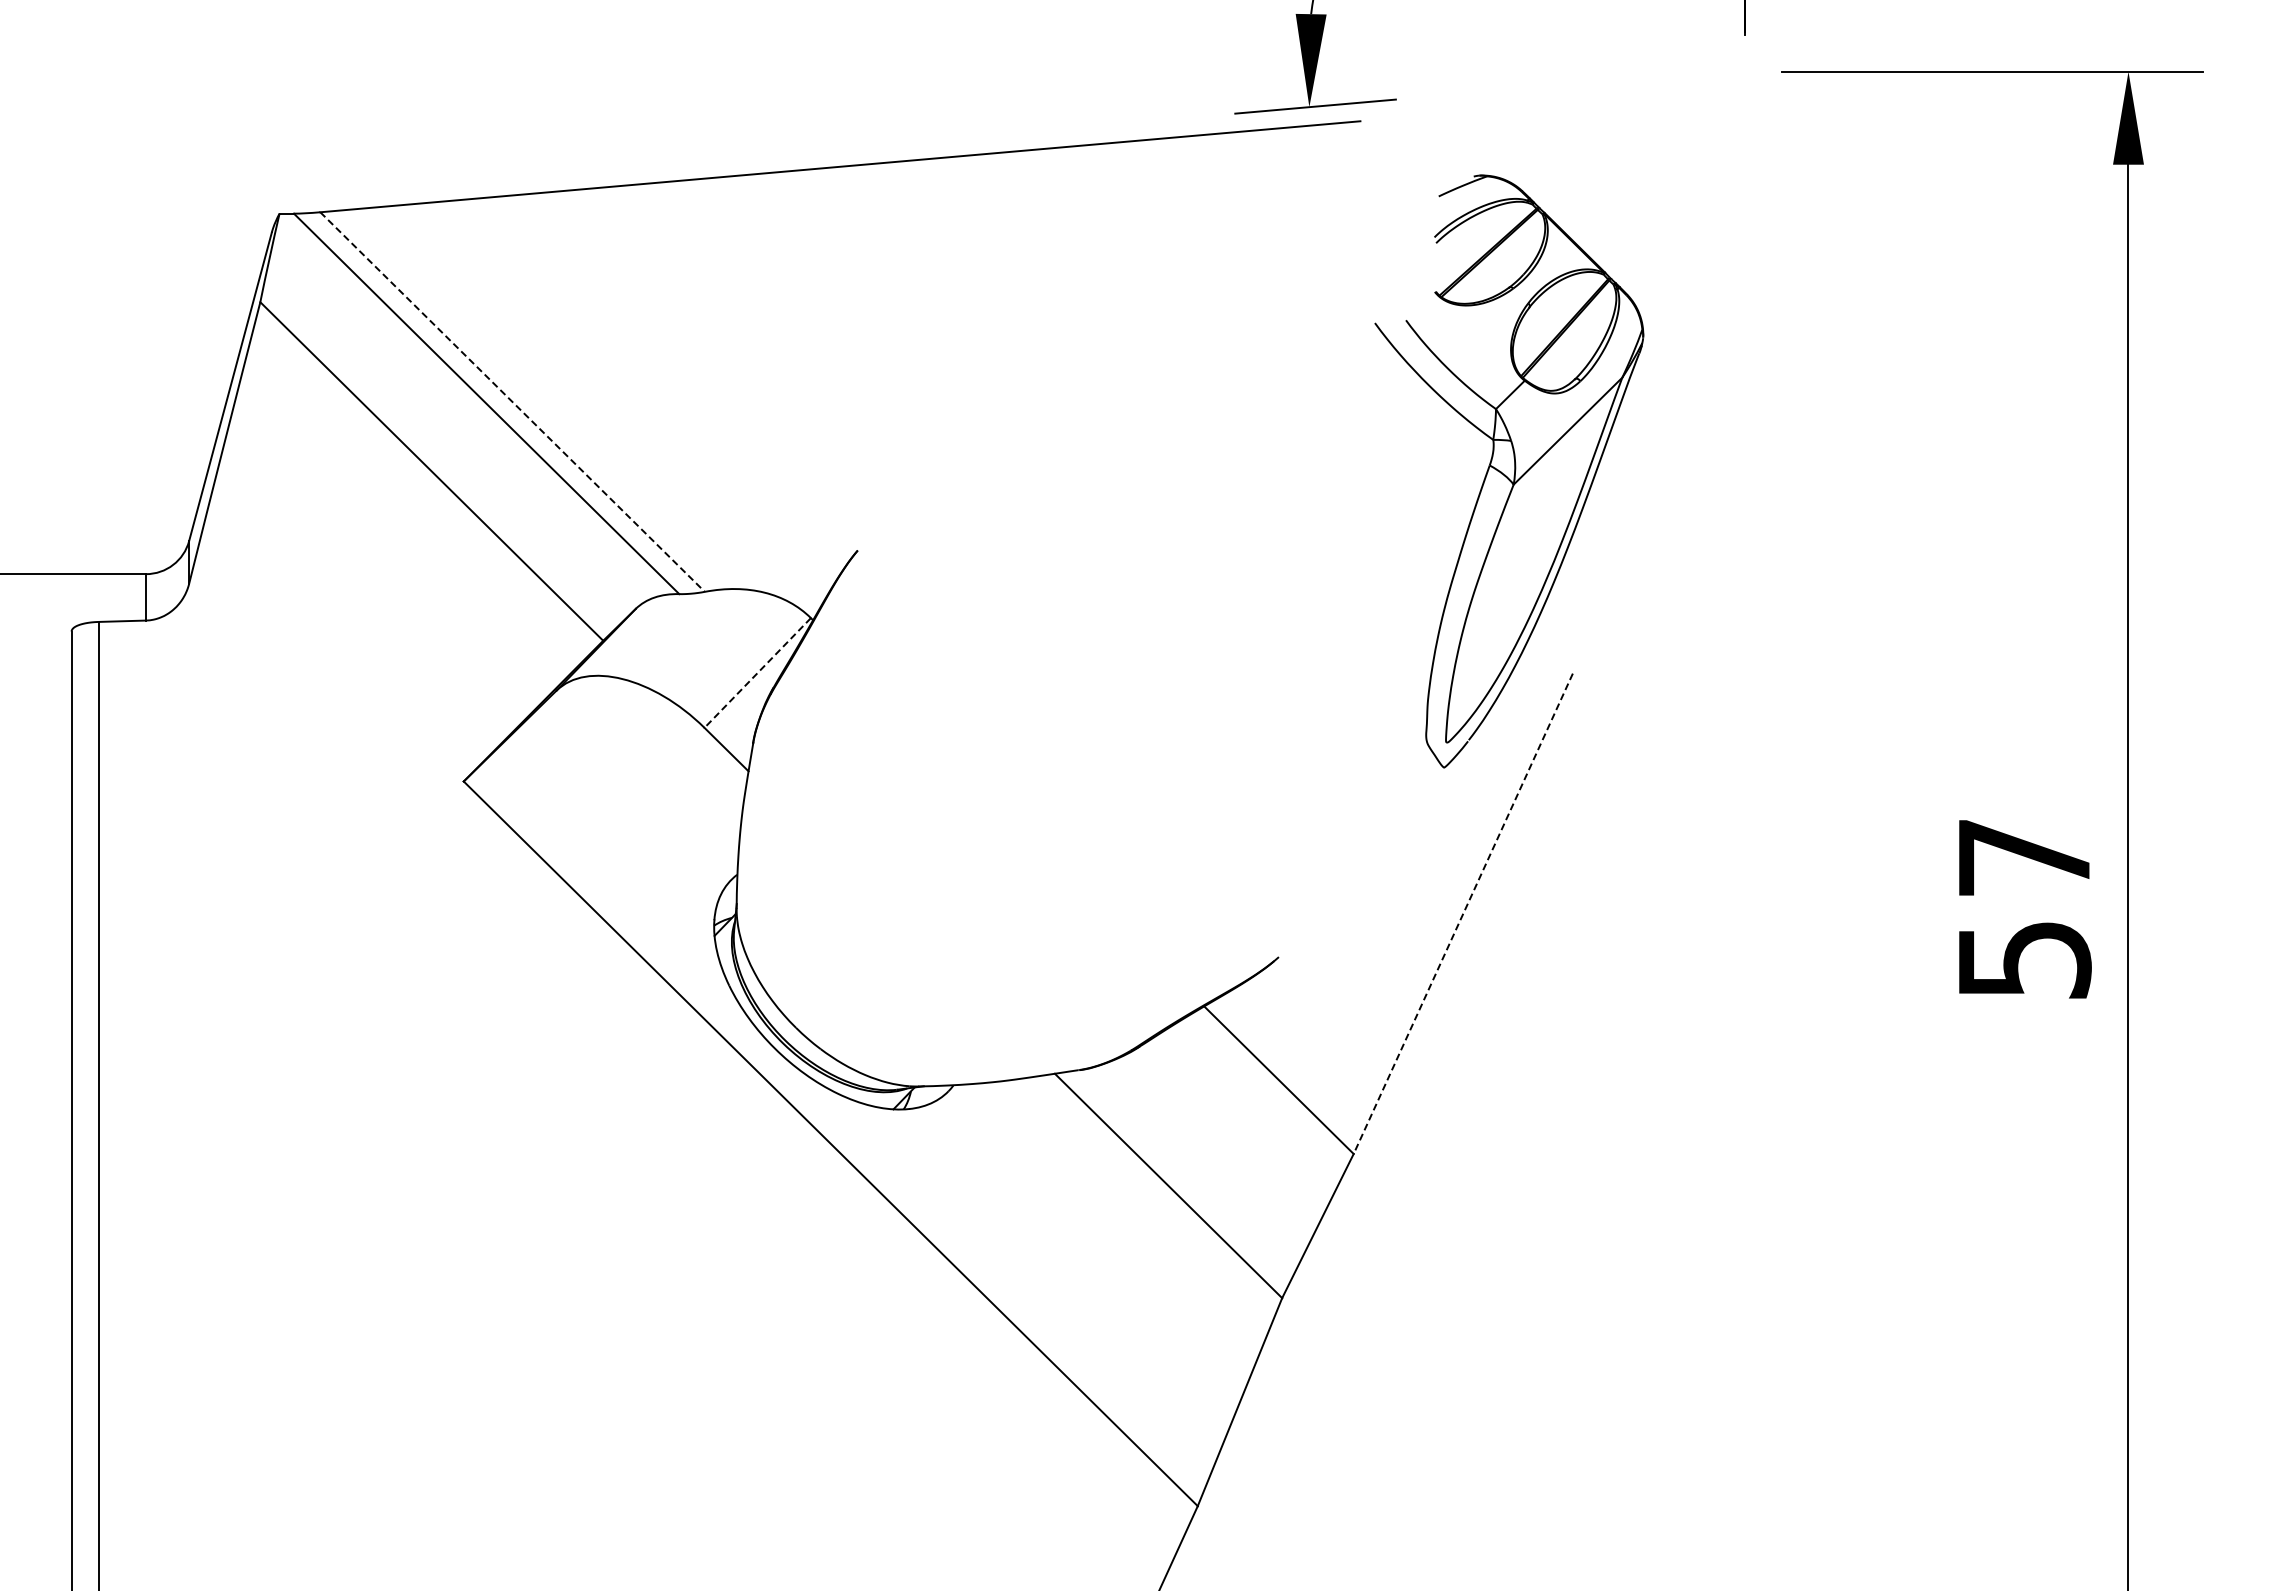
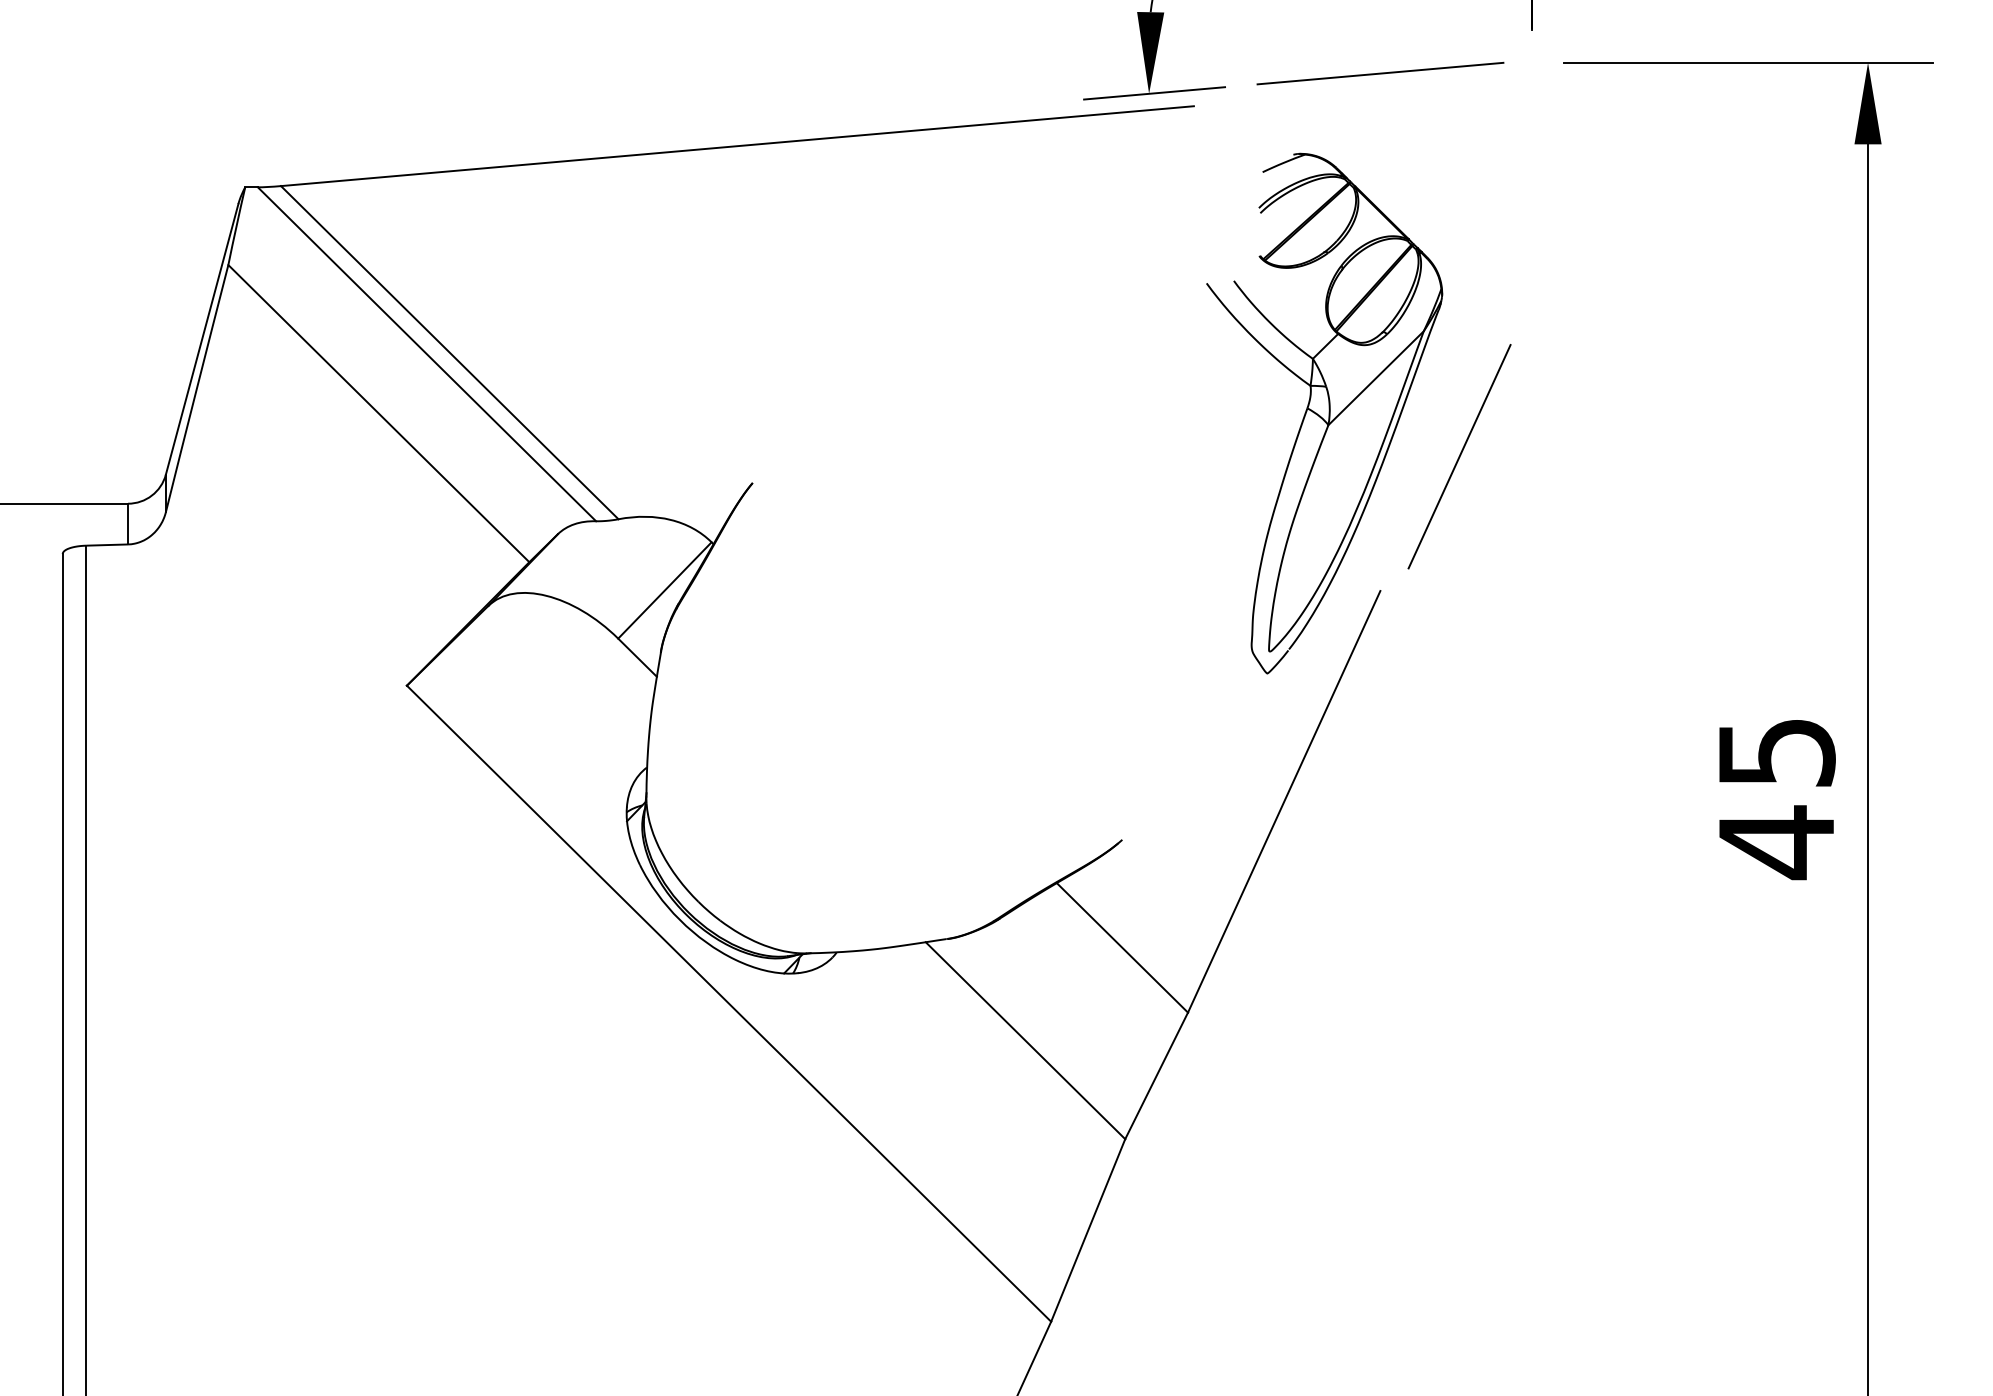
line: (1572, 83) -> (1380, 73), added
line: (512, 402) -> (449, 353), dashed -> solid
line: (1663, 520) -> (1459, 456), added
line: (757, 673) -> (664, 590), dashed -> solid
text: (2025, 911) -> (1777, 799), 57 -> 45
line: (1463, 914) -> (1284, 802), dashed -> solid

